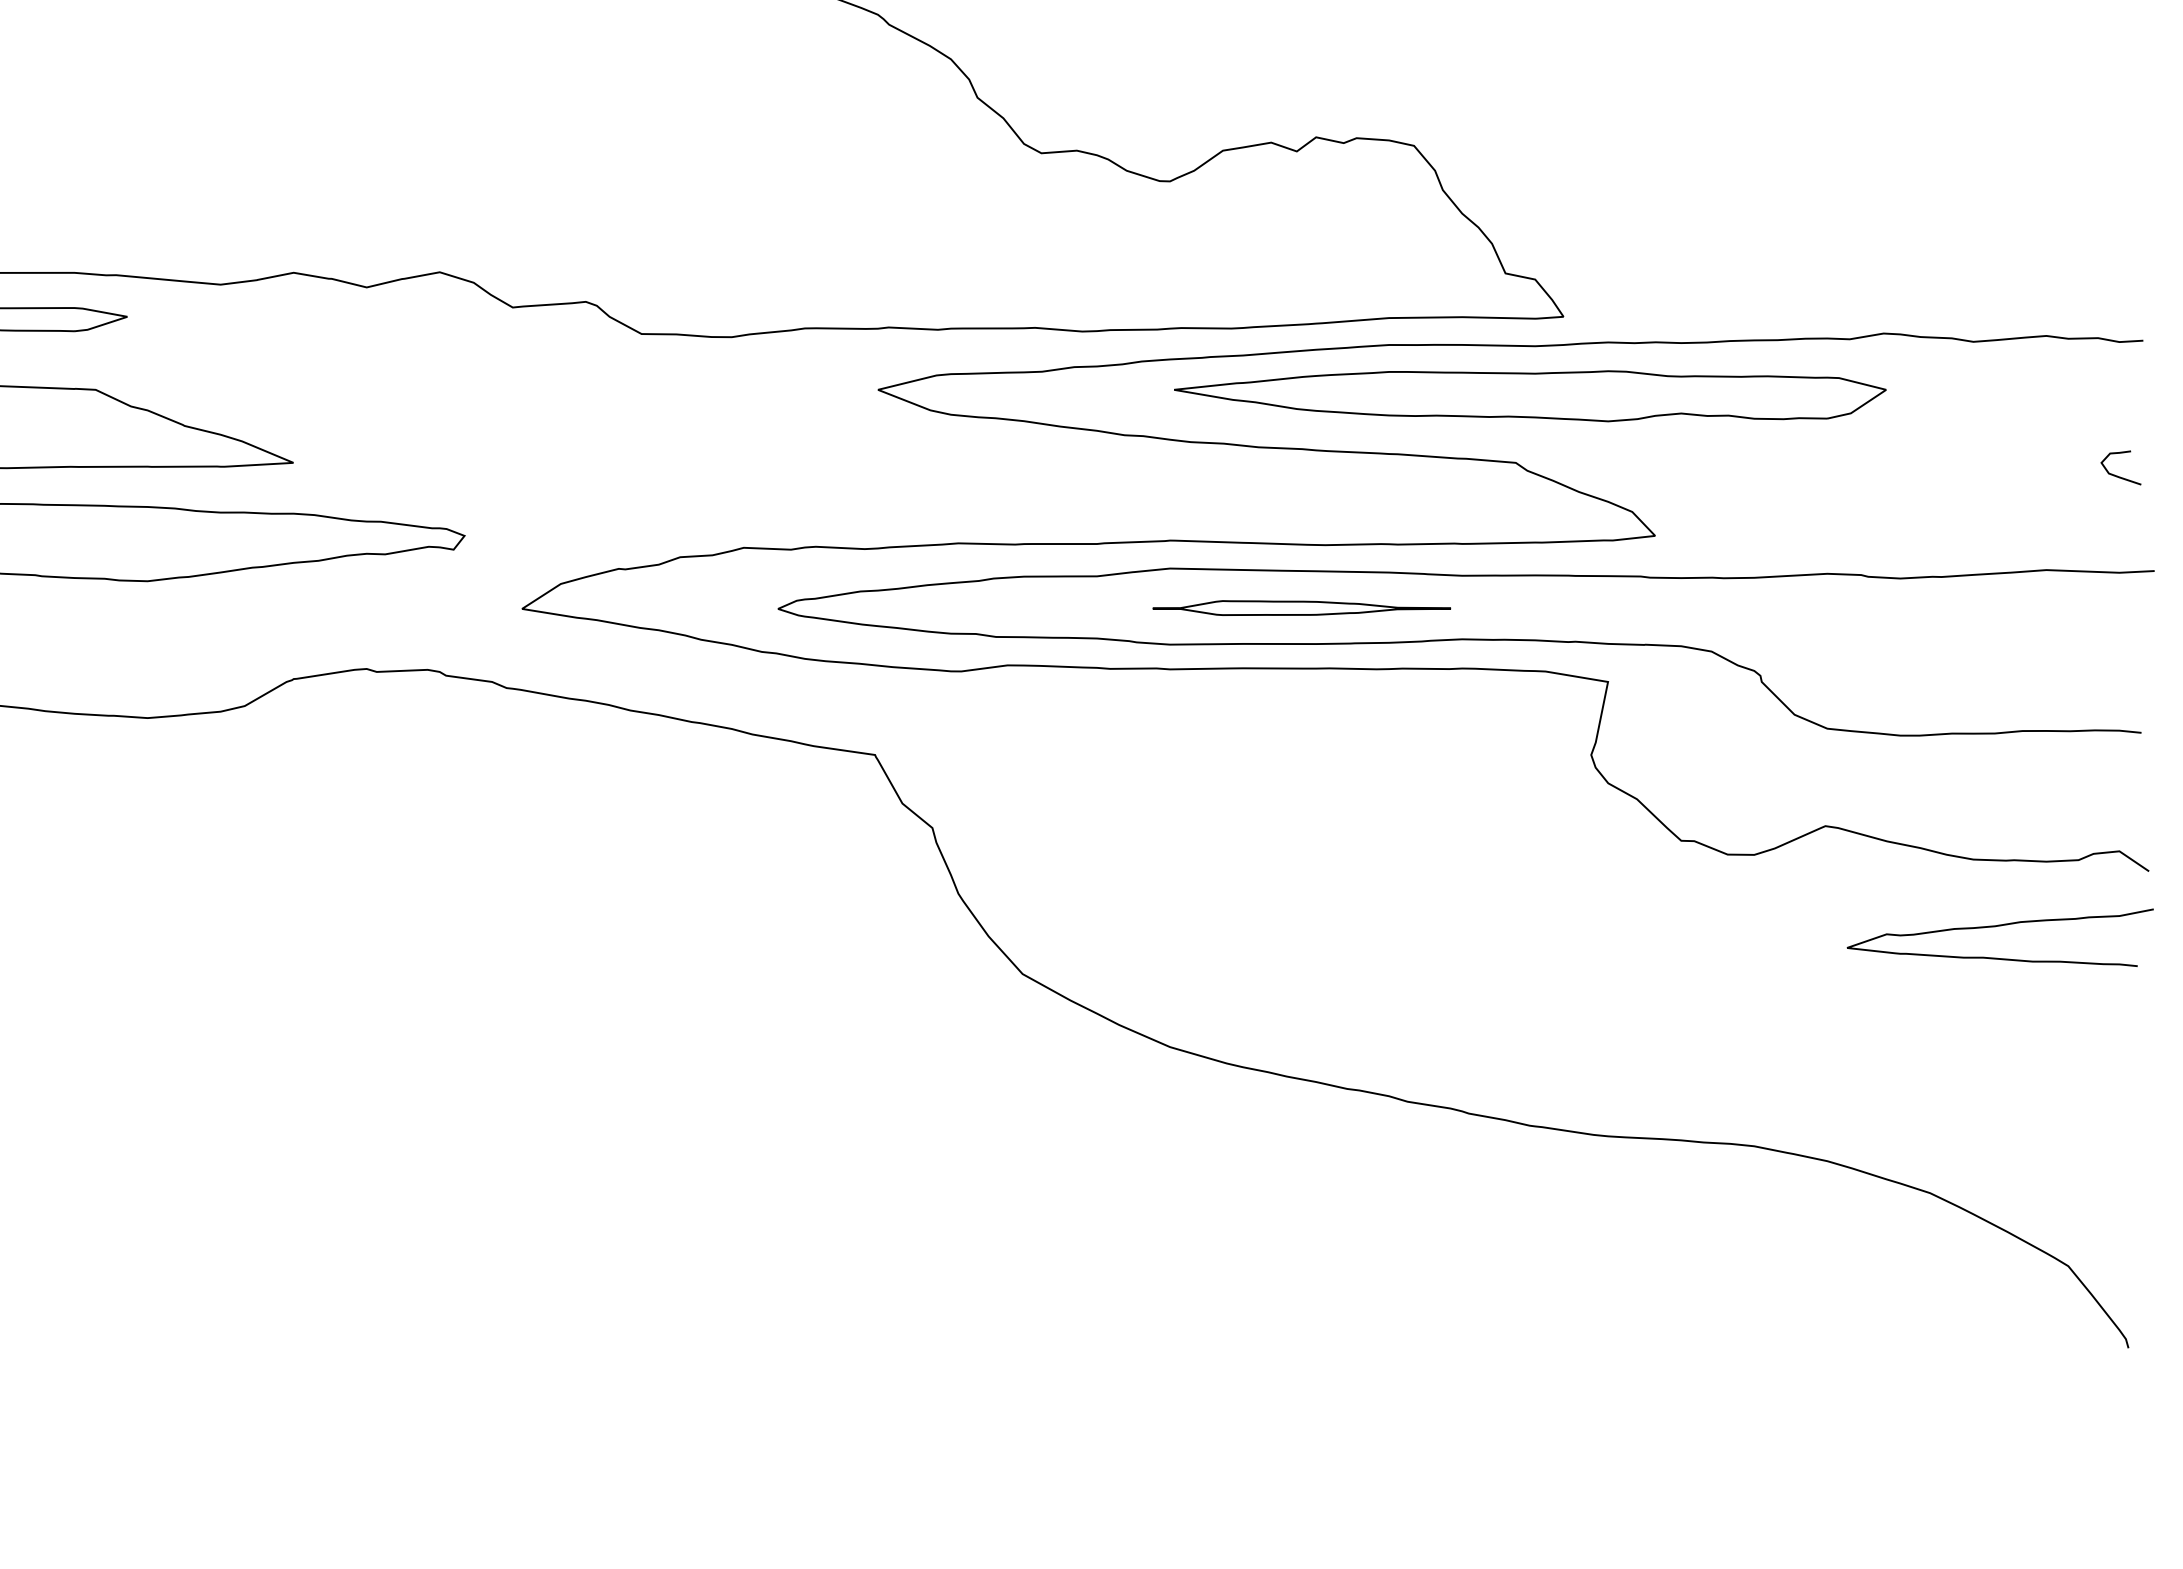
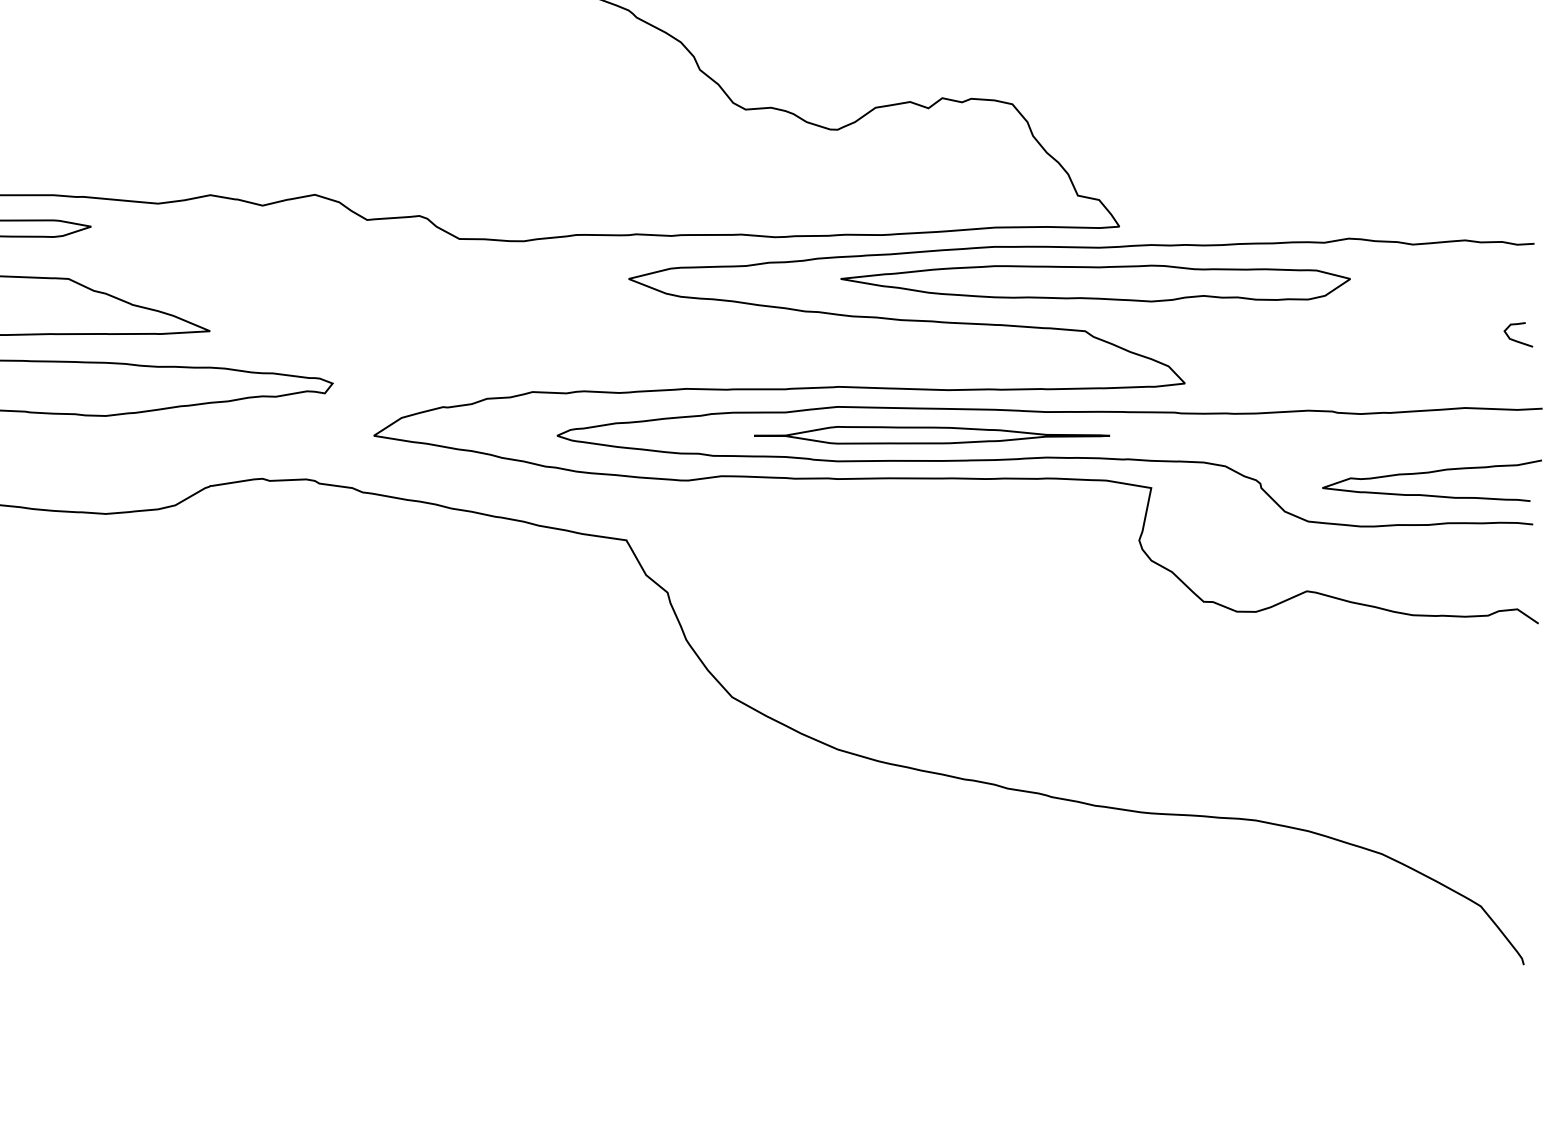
part: (1301, 607) -> (931, 434), size x1.67
curve: (1995, 927) -> (1428, 473), moved

